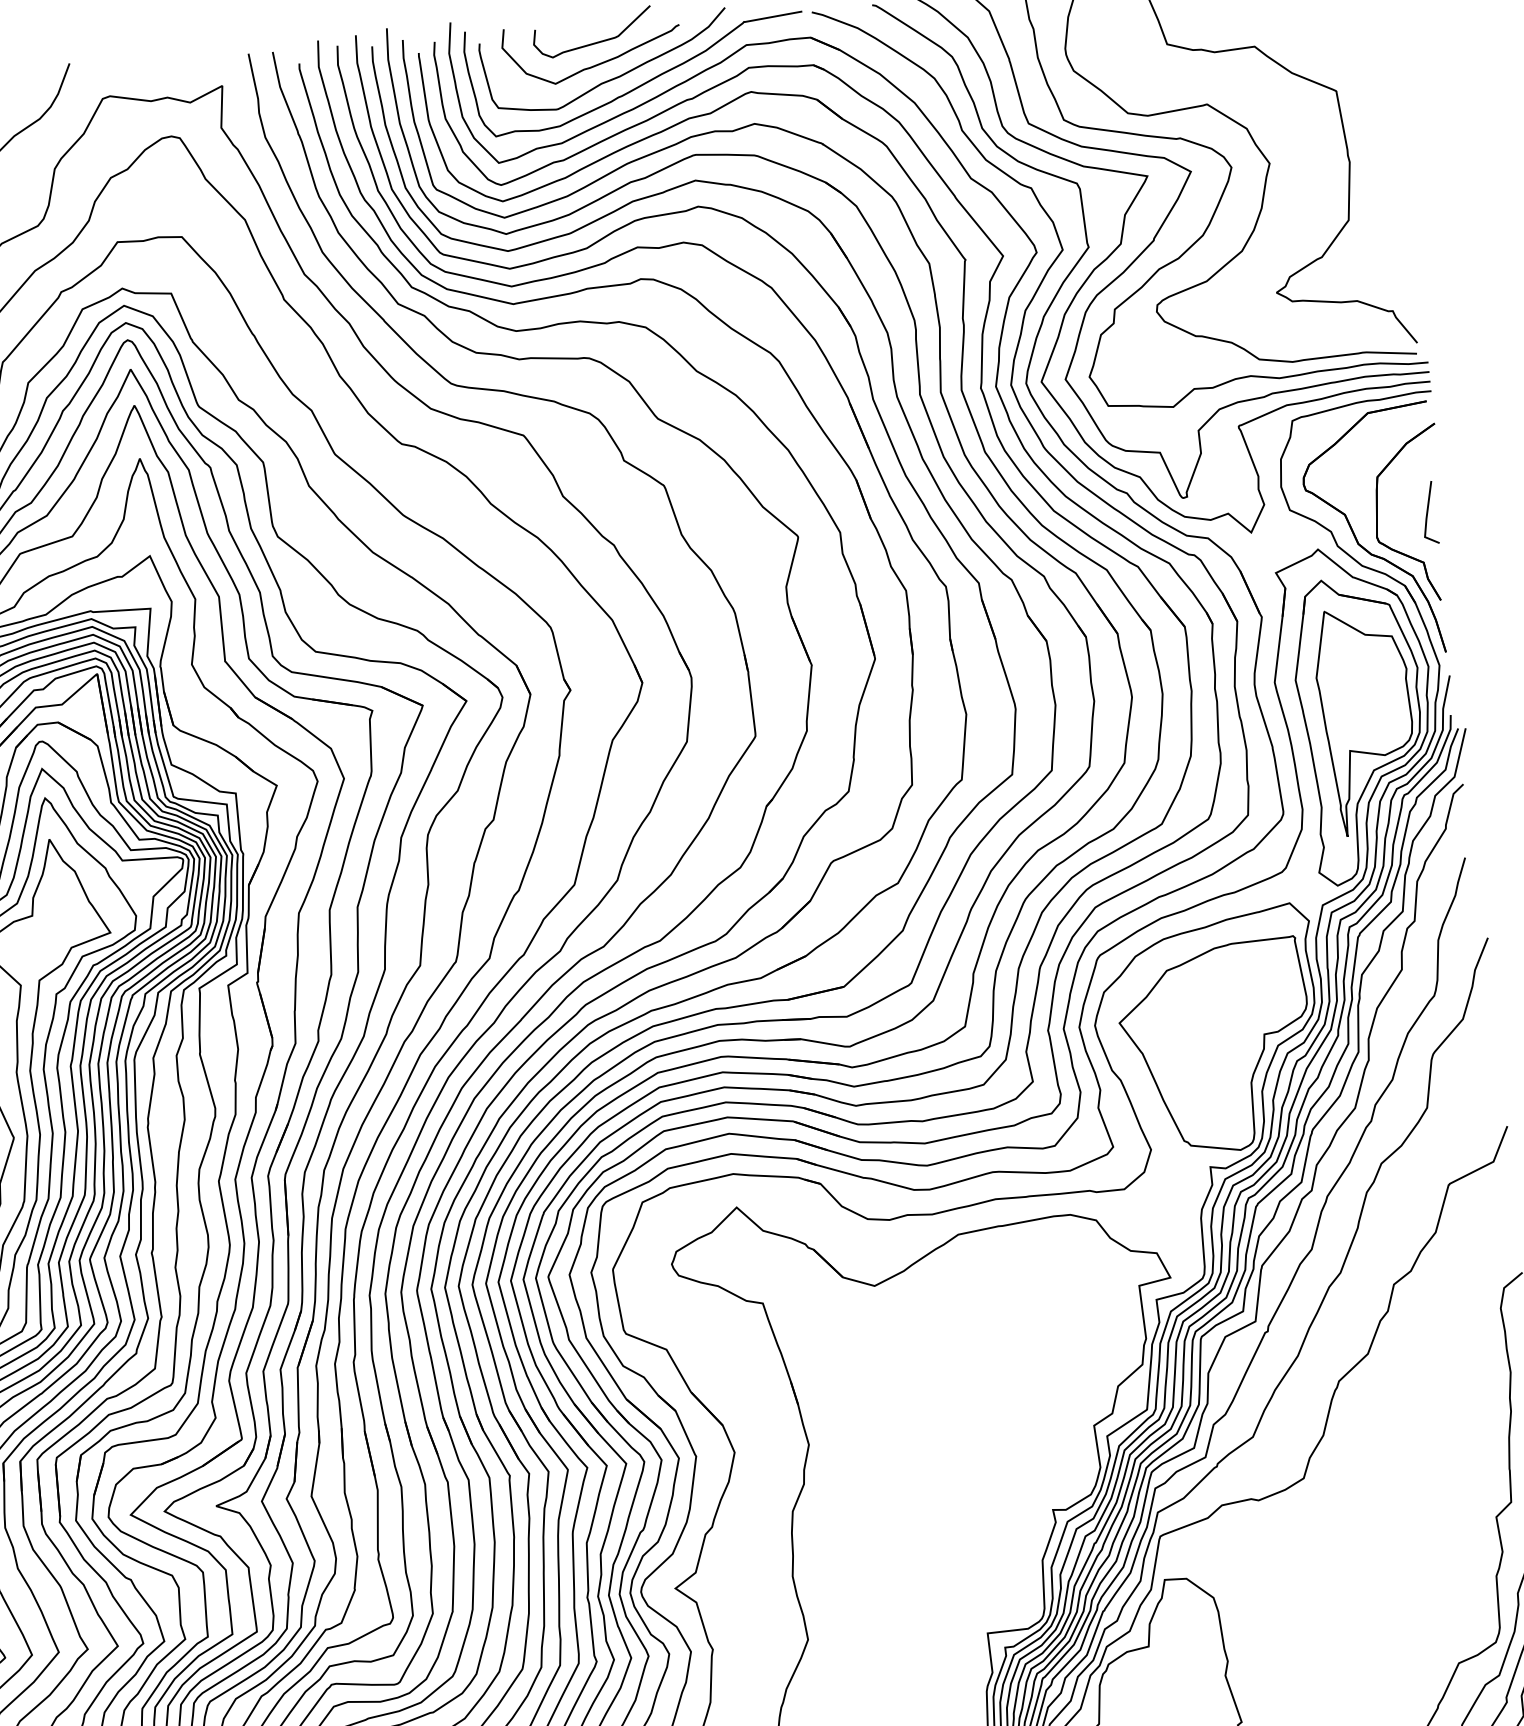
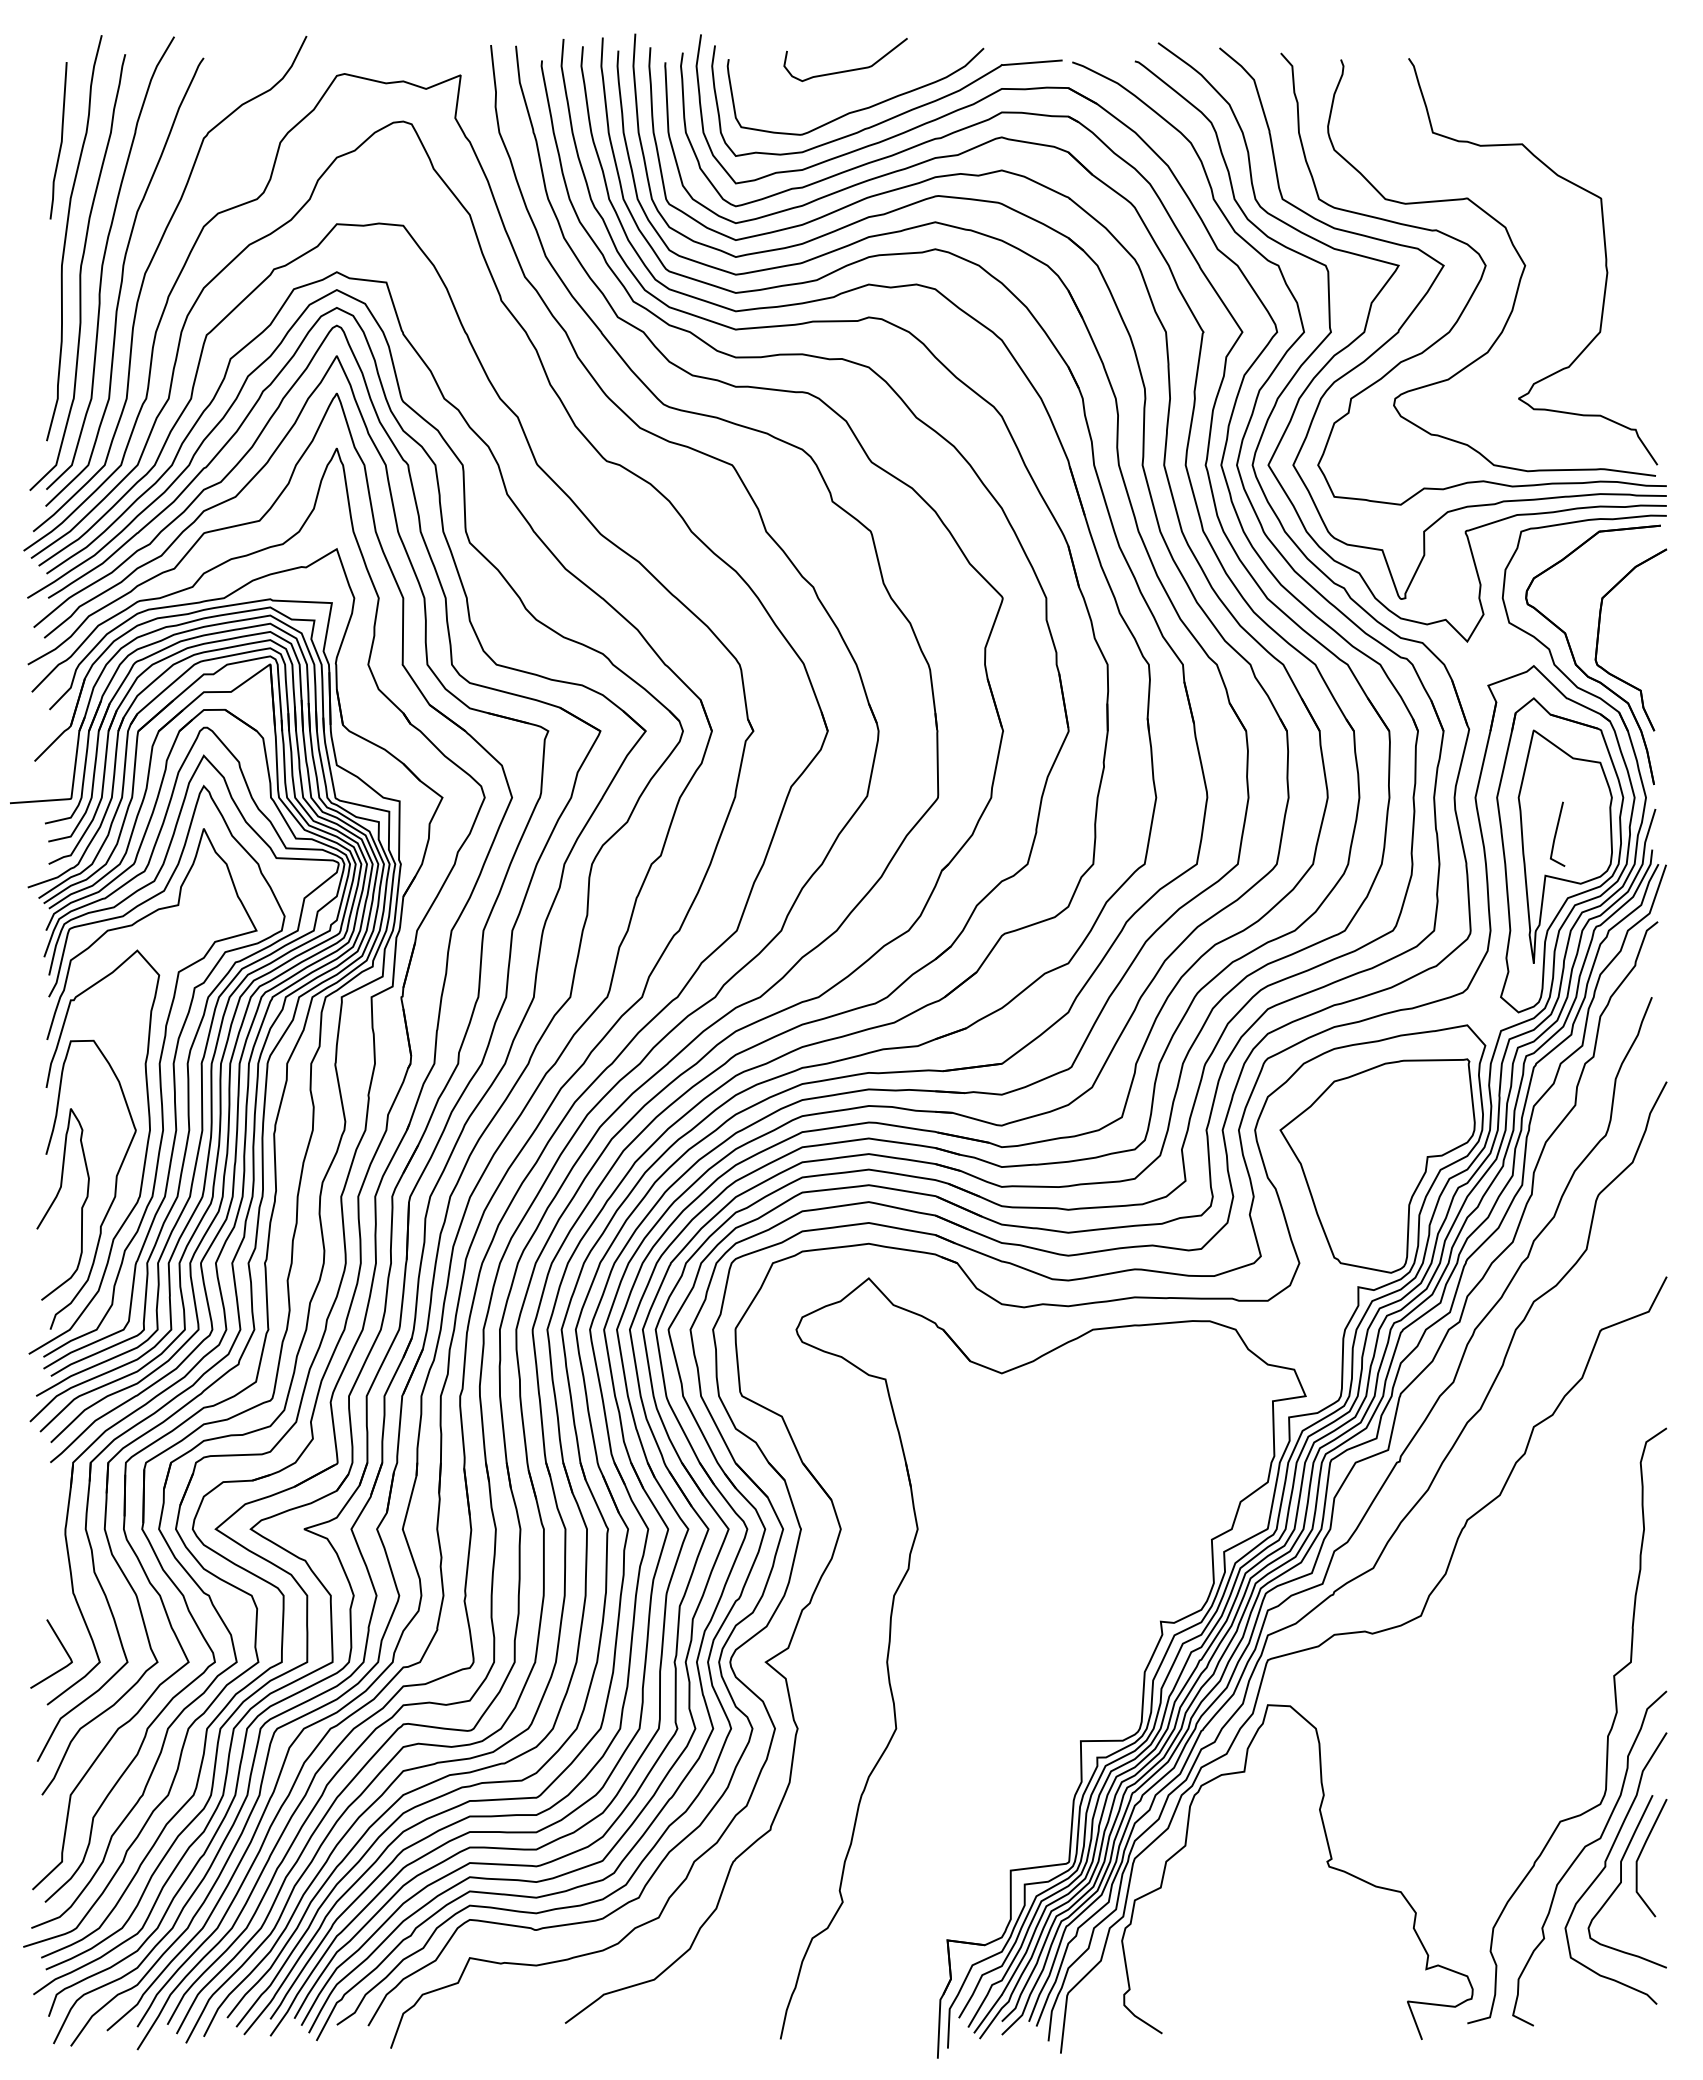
curve: (596, 64) -> (846, 92), removed
line: (1428, 512) -> (1556, 833), moved

